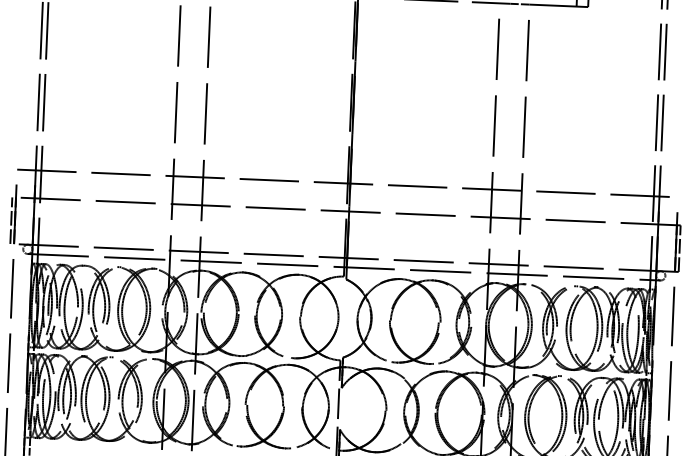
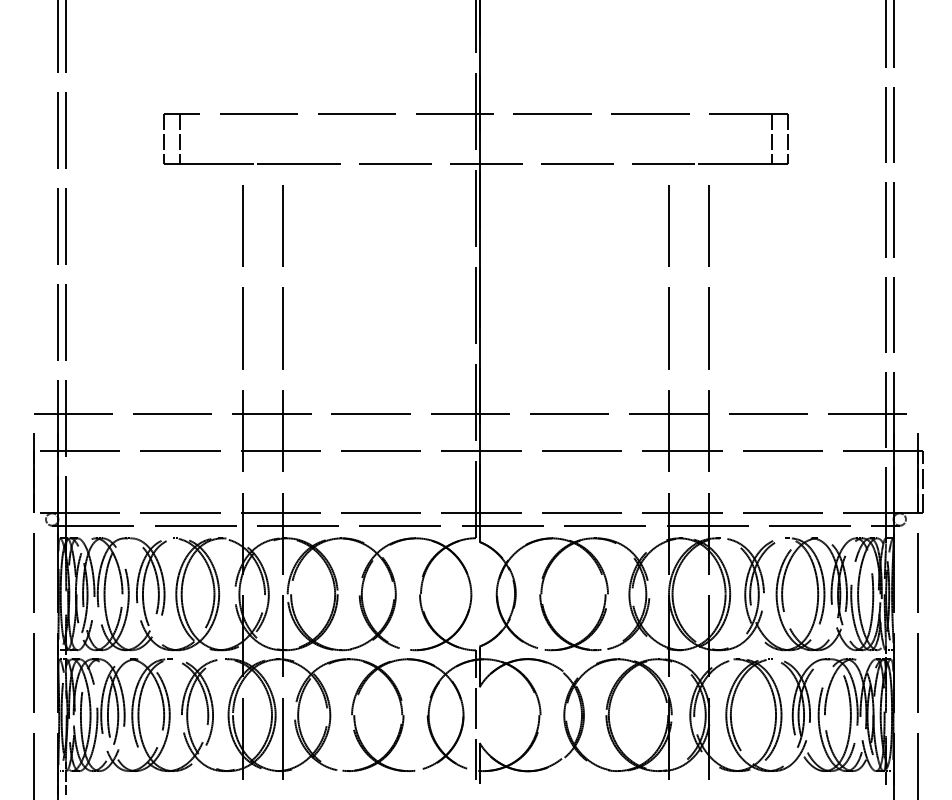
line: (11, 220) -> (28, 481), removed

